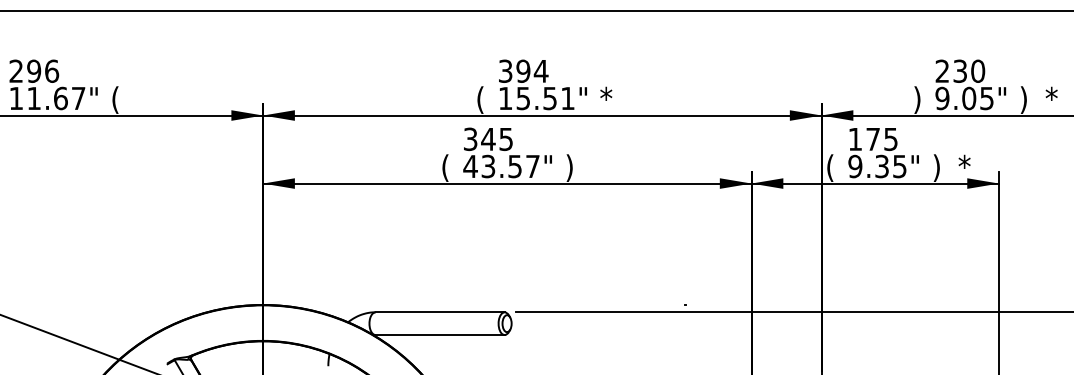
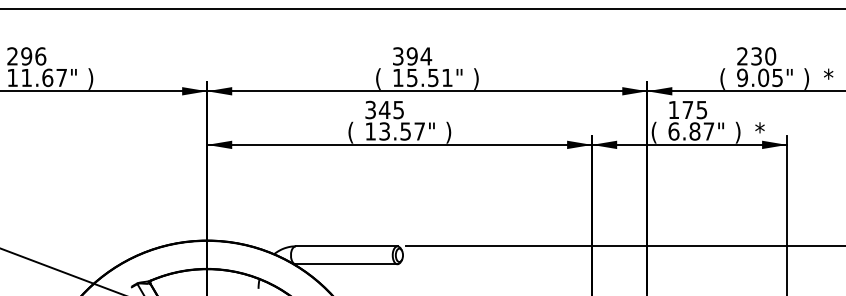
text: (115, 99) -> (90, 78), ( -> )
text: (606, 99) -> (477, 78), * -> )
text: (917, 99) -> (722, 78), ) -> (
text: (470, 166) -> (370, 131), 43.57" -> 13.57"
text: (877, 166) -> (691, 131), 9.35" -> 6.87"

